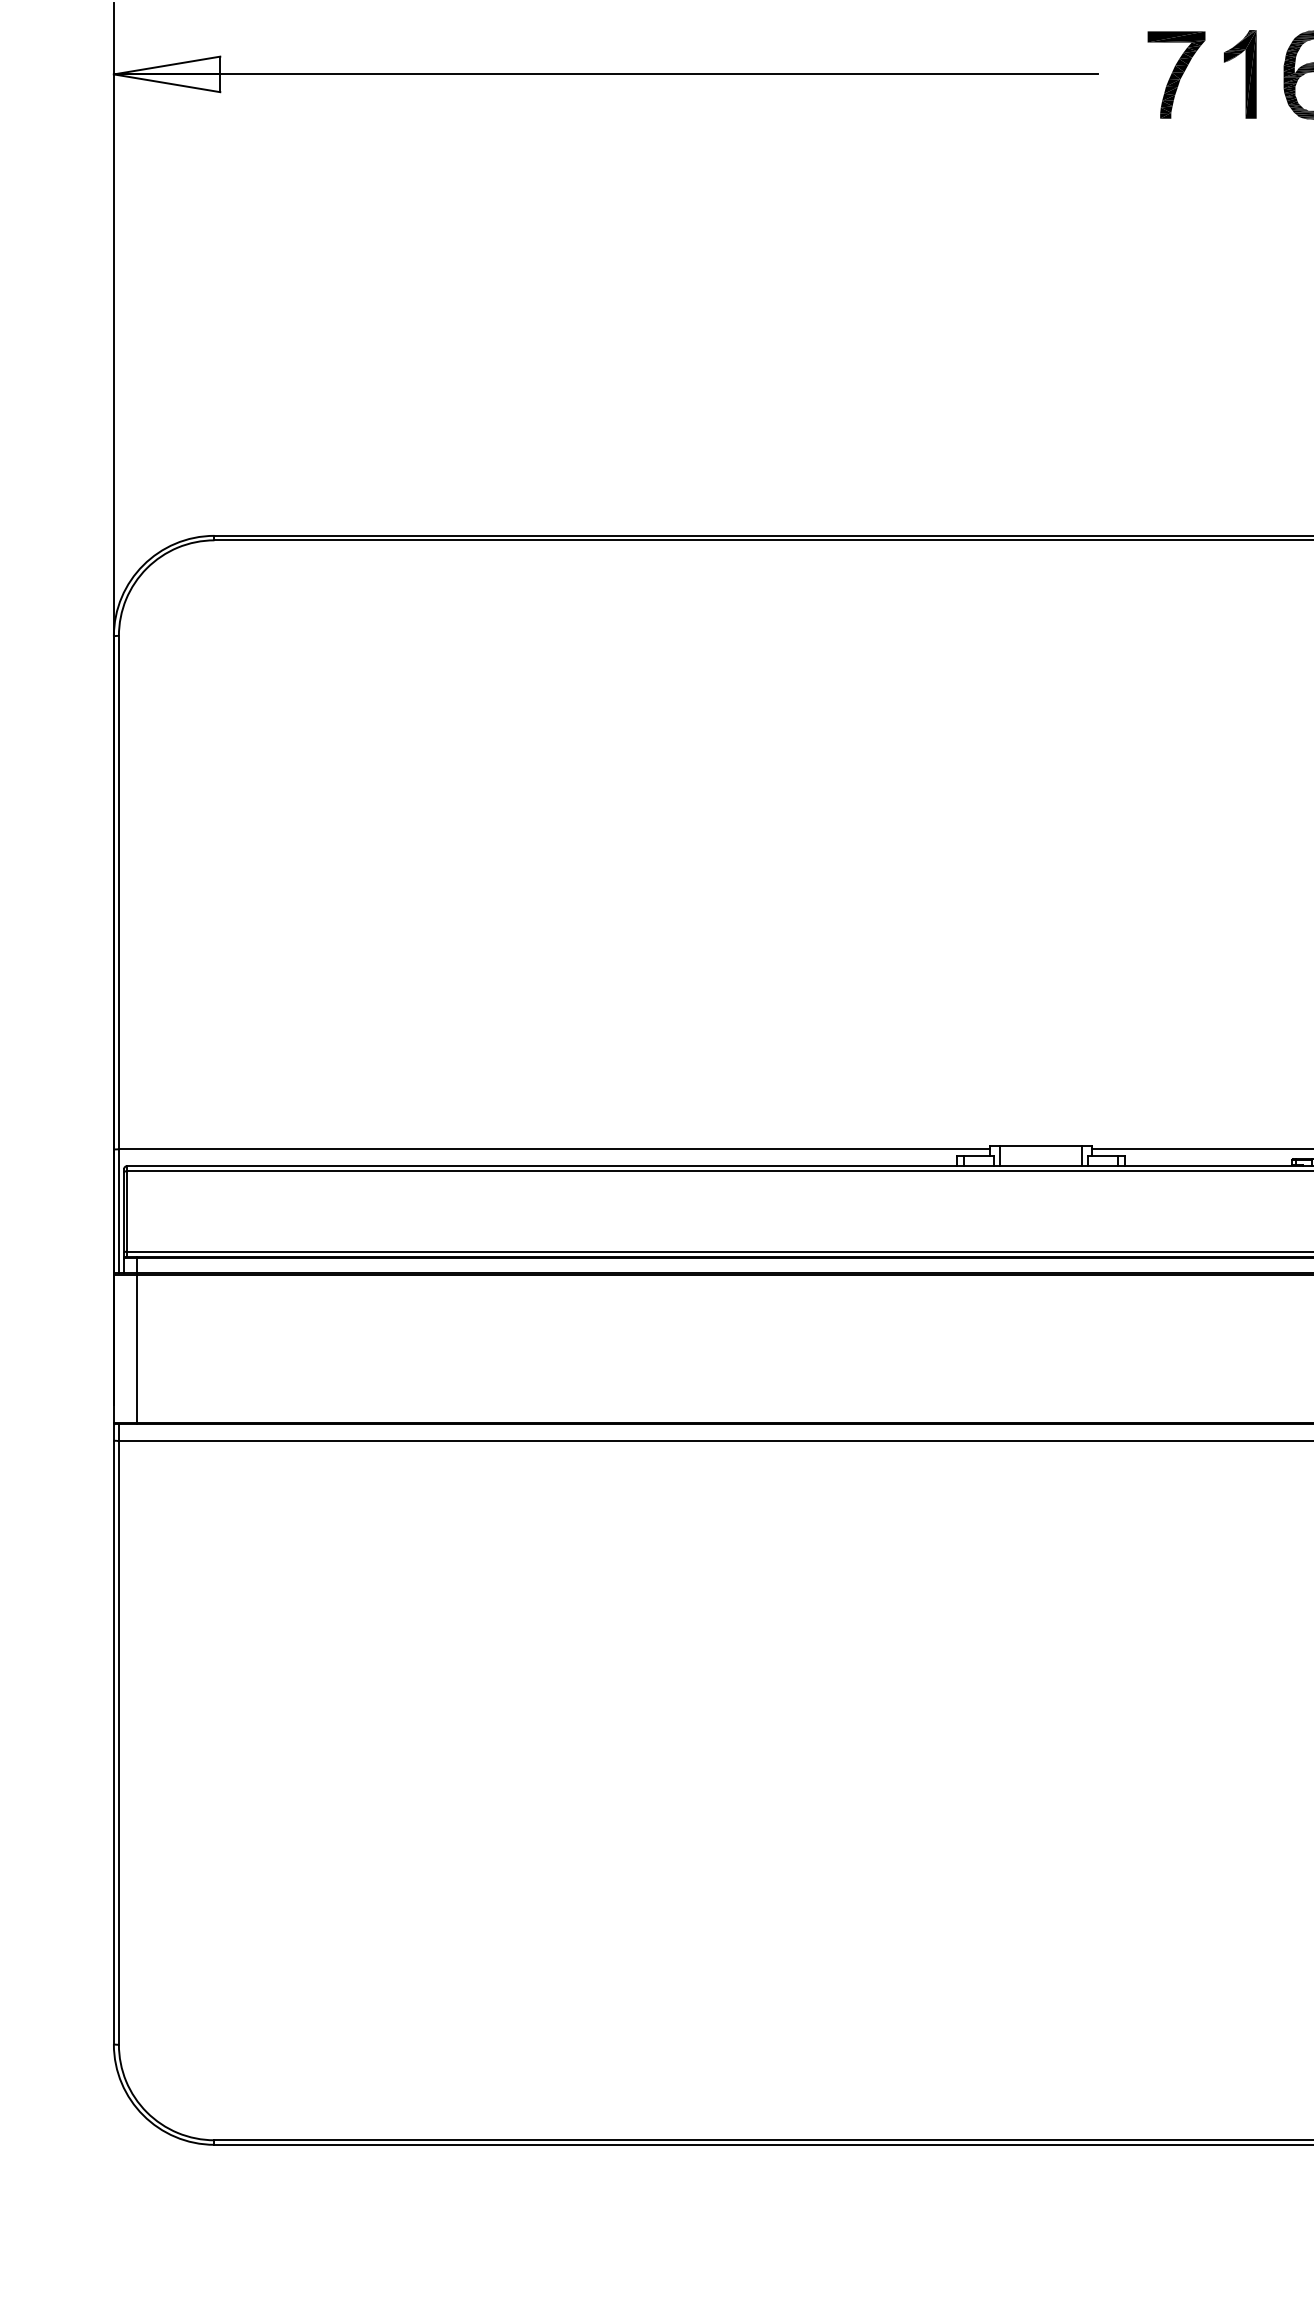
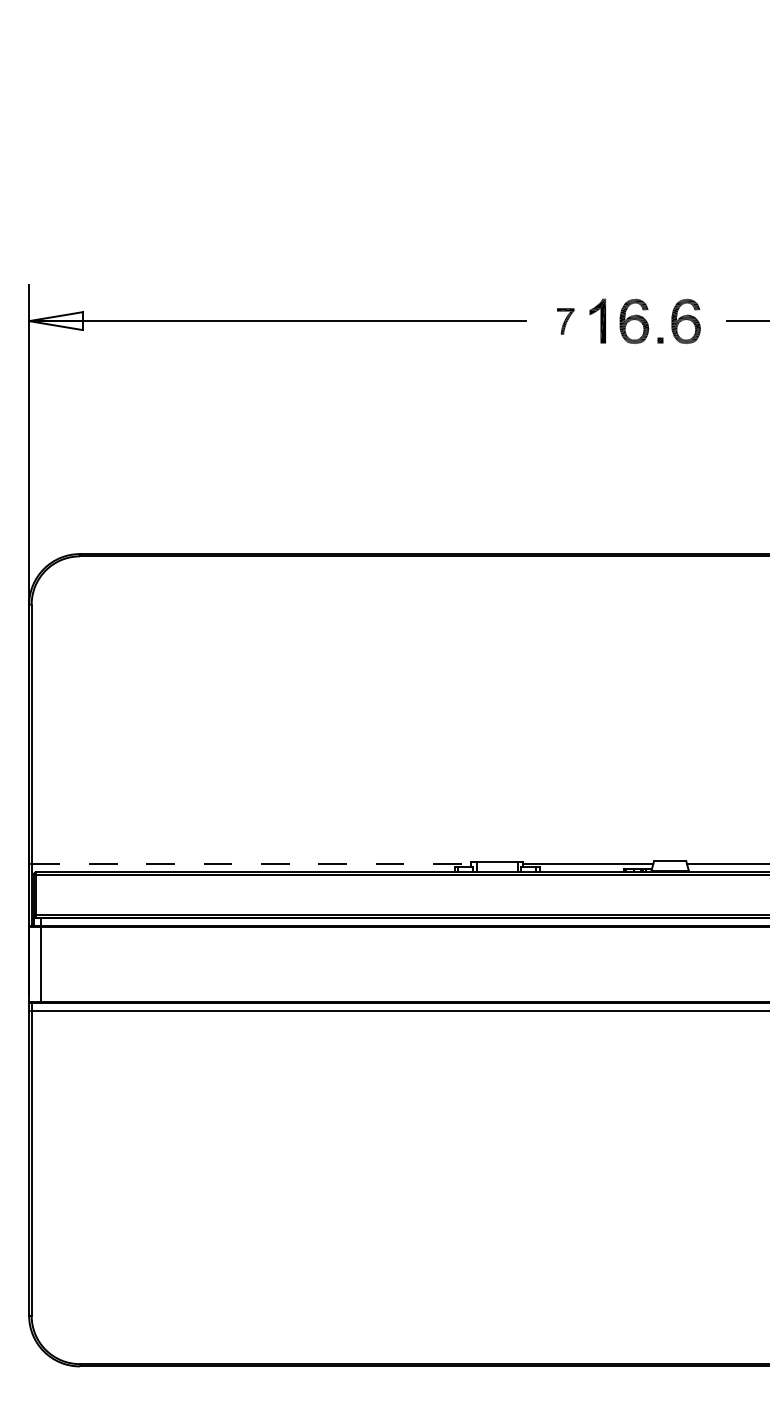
part: (1176, 75) -> (565, 321), size x0.6
line: (554, 1148) -> (251, 863), solid -> dashed

